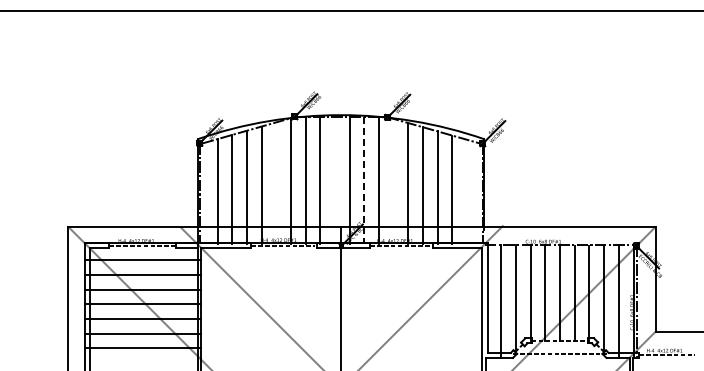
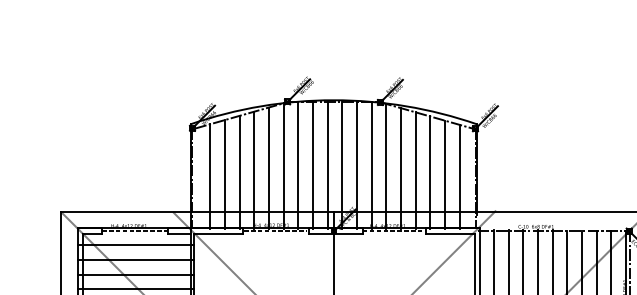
line: (334, 180) -> (327, 165), added
line: (364, 181) -> (357, 166), dashed -> solid
line: (393, 181) -> (386, 166), added
line: (276, 183) -> (269, 168), added
line: (466, 191) -> (459, 176), added

